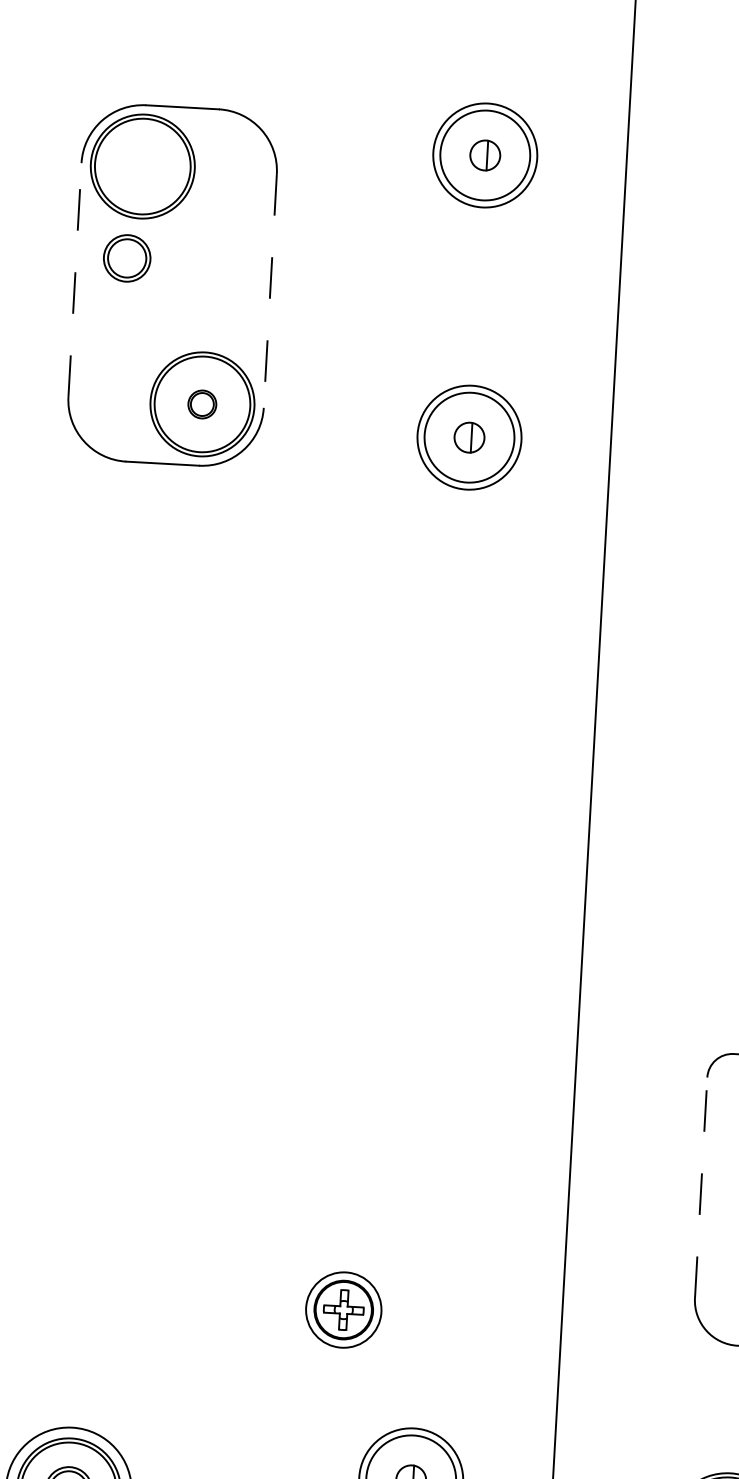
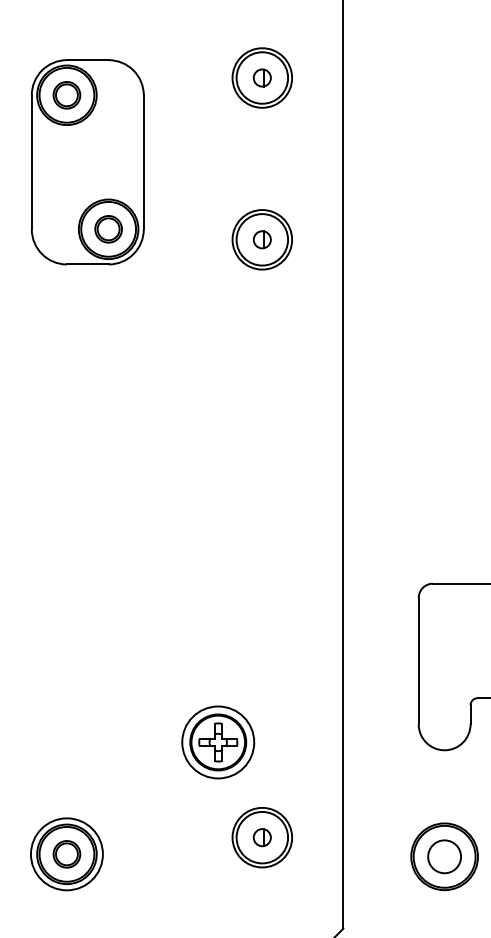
part: (126, 258) -> (66, 95), moved
line: (74, 278) -> (31, 161), dashed -> solid
line: (269, 291) -> (143, 162), dashed -> solid
part: (202, 404) -> (108, 229), size x1.67
line: (700, 1186) -> (418, 660), dashed -> solid
part: (344, 1310) -> (218, 742), size x1.67

